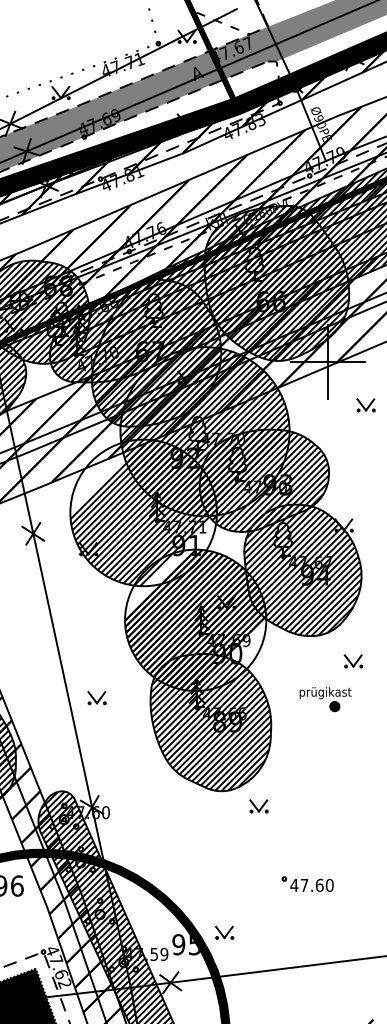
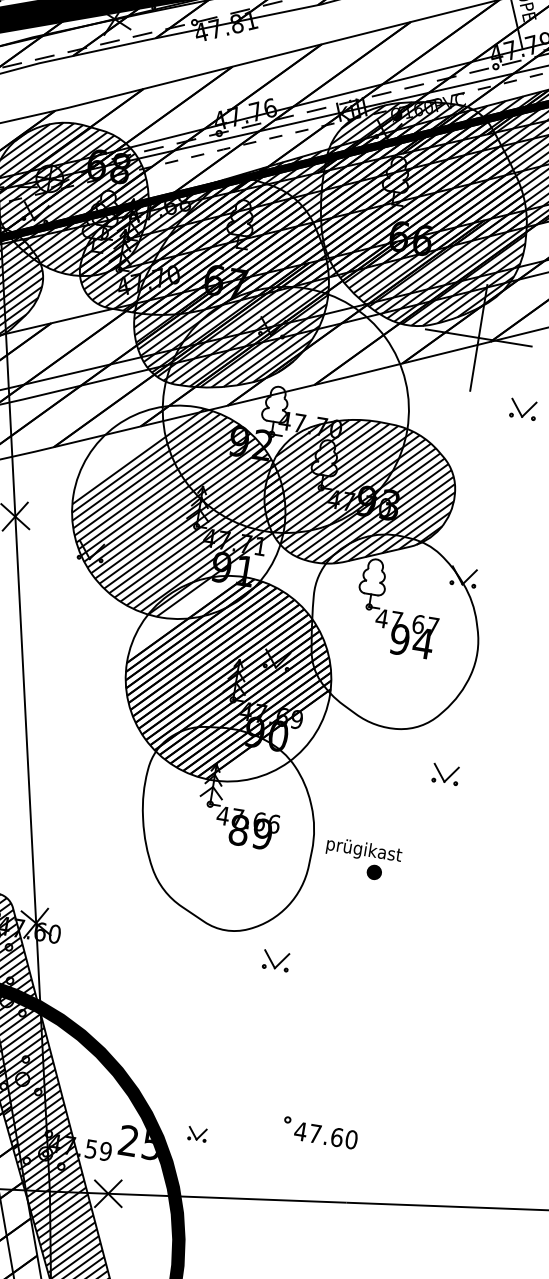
hatch: (204, 431) -> (285, 409), removed
hatch: (302, 570) -> (393, 632), removed
part: (96, 698) -> (67, 767), removed
part: (325, 699) -> (362, 859), moved
hatch: (210, 722) -> (226, 829), removed
part: (307, 883) -> (320, 1131), moved
part: (224, 932) -> (197, 1134), size x0.7
text: (178, 944) -> (128, 1140), 95 -> 25

